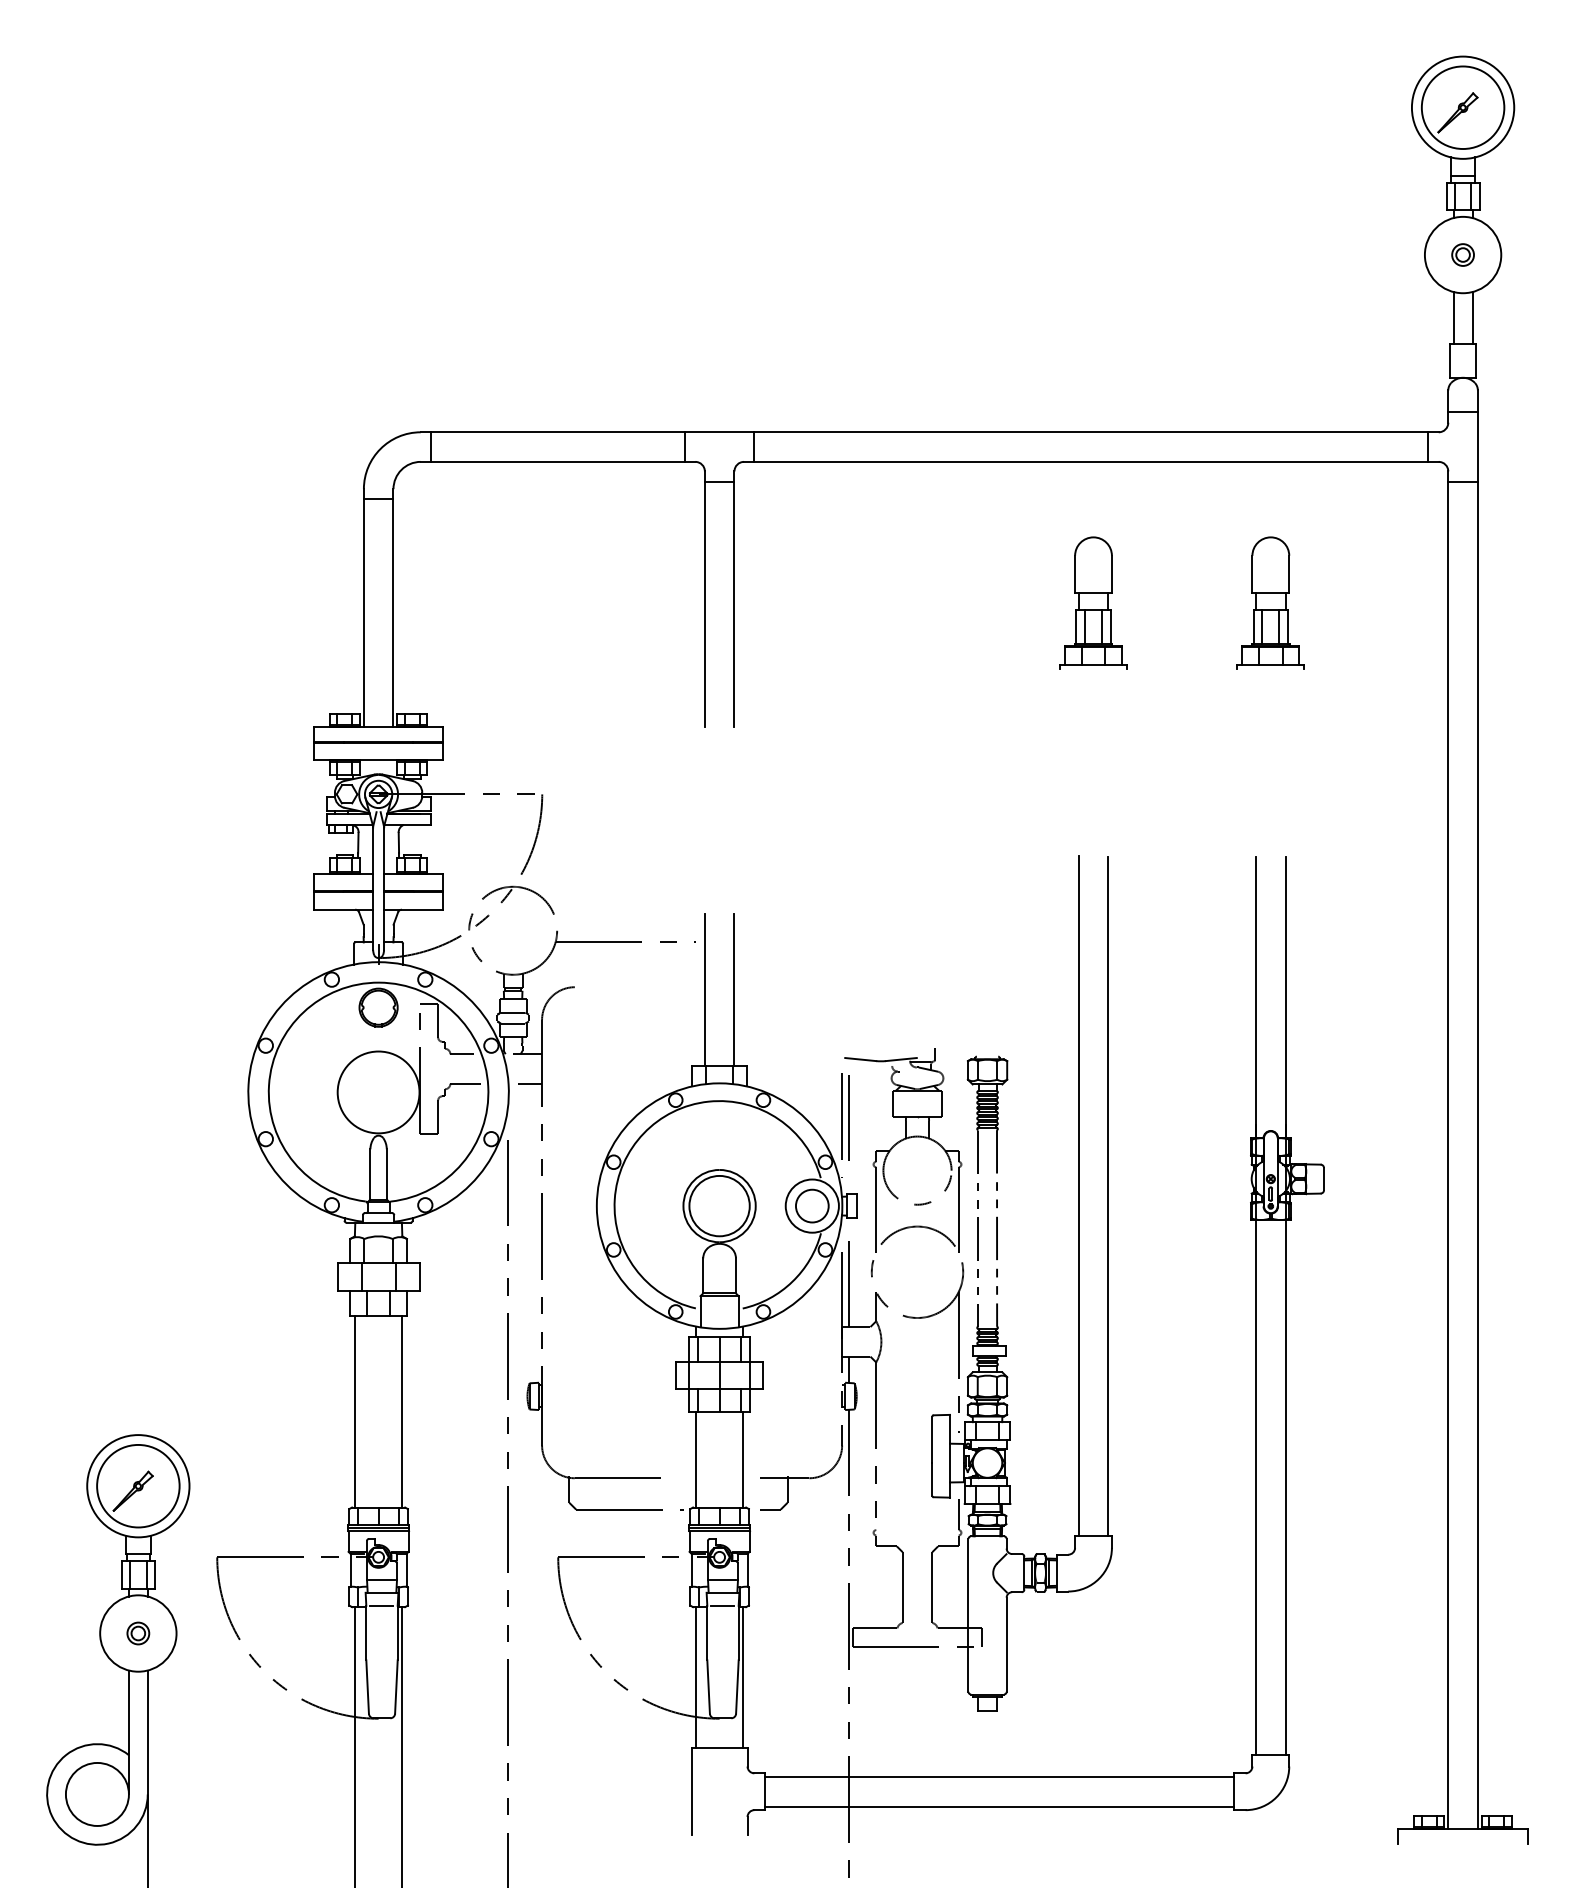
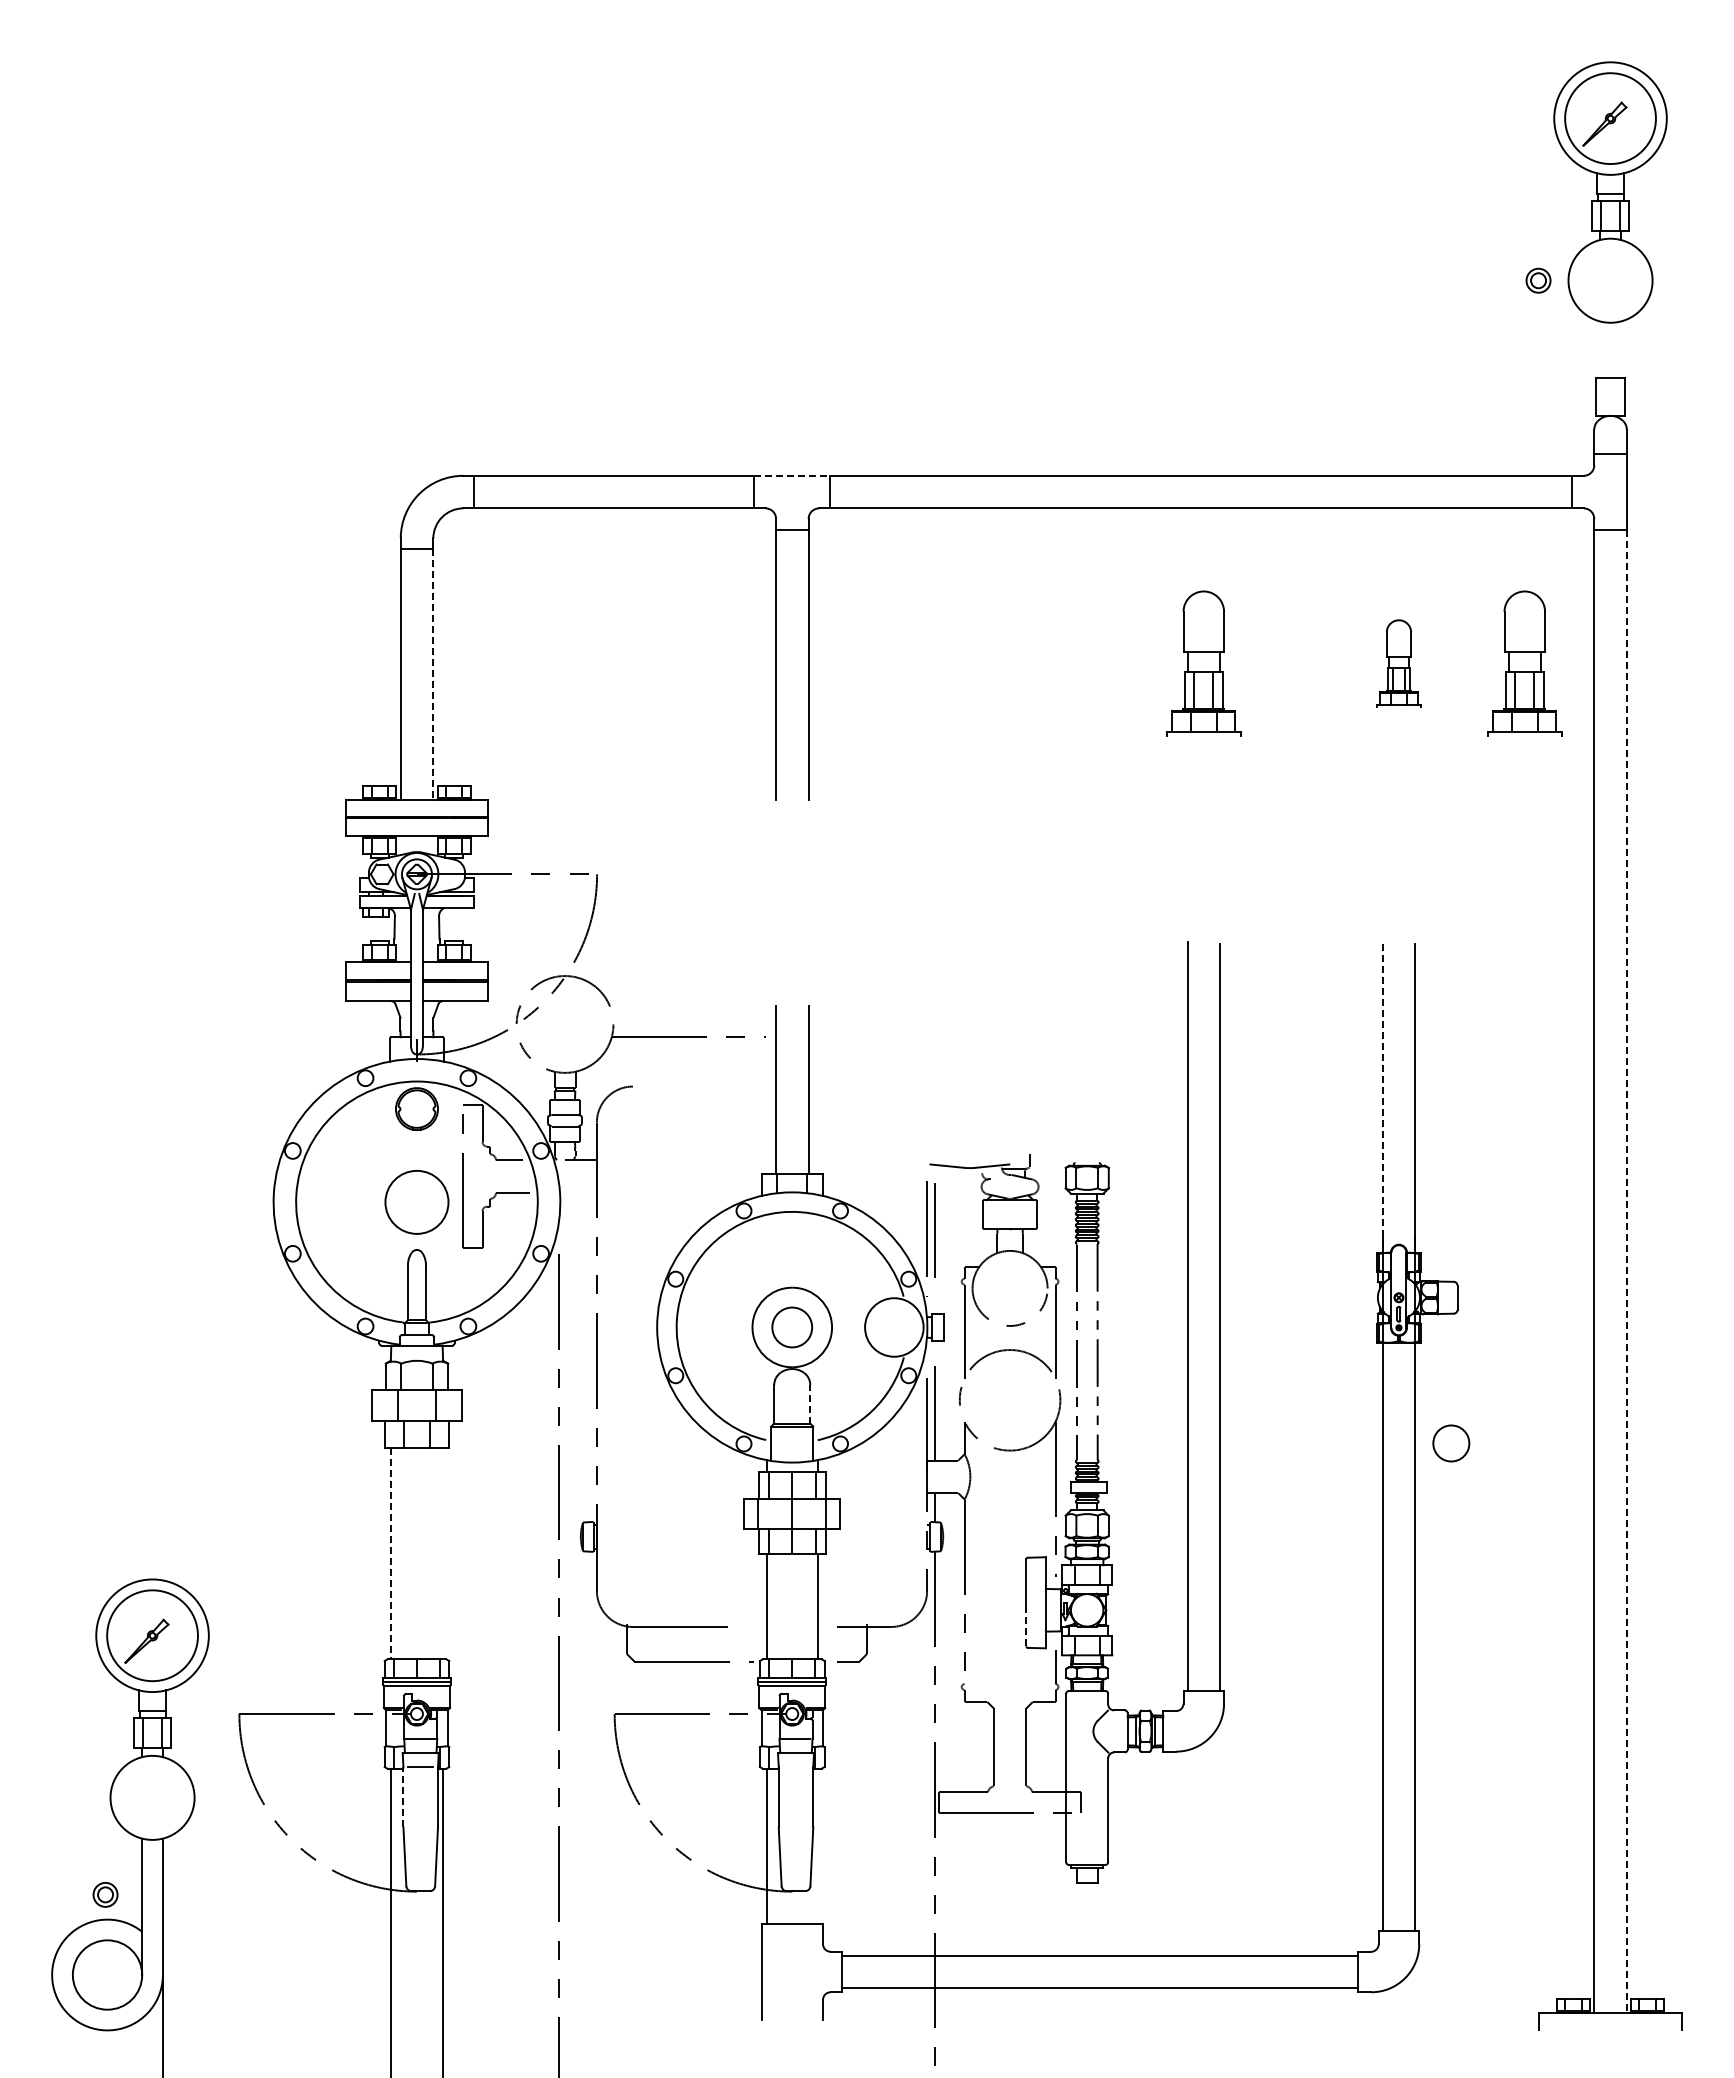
part: (1463, 254) -> (1538, 280), moved
line: (1453, 317) -> (1600, 349), removed
line: (1472, 317) -> (1620, 349), removed
line: (719, 432) -> (792, 475), solid -> dashed
part: (1270, 602) -> (1398, 663), size x0.6
part: (1384, 602) -> (1524, 663), added
line: (393, 613) -> (433, 675), solid -> dashed
line: (1255, 998) -> (1382, 1098), solid -> dashed
line: (529, 1083) -> (583, 1192), removed
circle: (378, 1092) -> (416, 1202), size x0.7
line: (1477, 1156) -> (1626, 1272), solid -> dashed
circle: (719, 1206) -> (792, 1327), size x0.6
circle: (812, 1206) -> (1451, 1443), moved
line: (736, 1275) -> (810, 1403), solid -> dashed
line: (355, 1411) -> (391, 1553), solid -> dashed
line: (401, 1411) -> (442, 1553), removed
line: (932, 1478) -> (1026, 1627), solid -> dashed
line: (722, 1605) -> (795, 1767), removed
line: (366, 1632) -> (403, 1796), solid -> dashed
part: (138, 1633) -> (105, 1894), moved
line: (742, 1676) -> (817, 1845), removed

